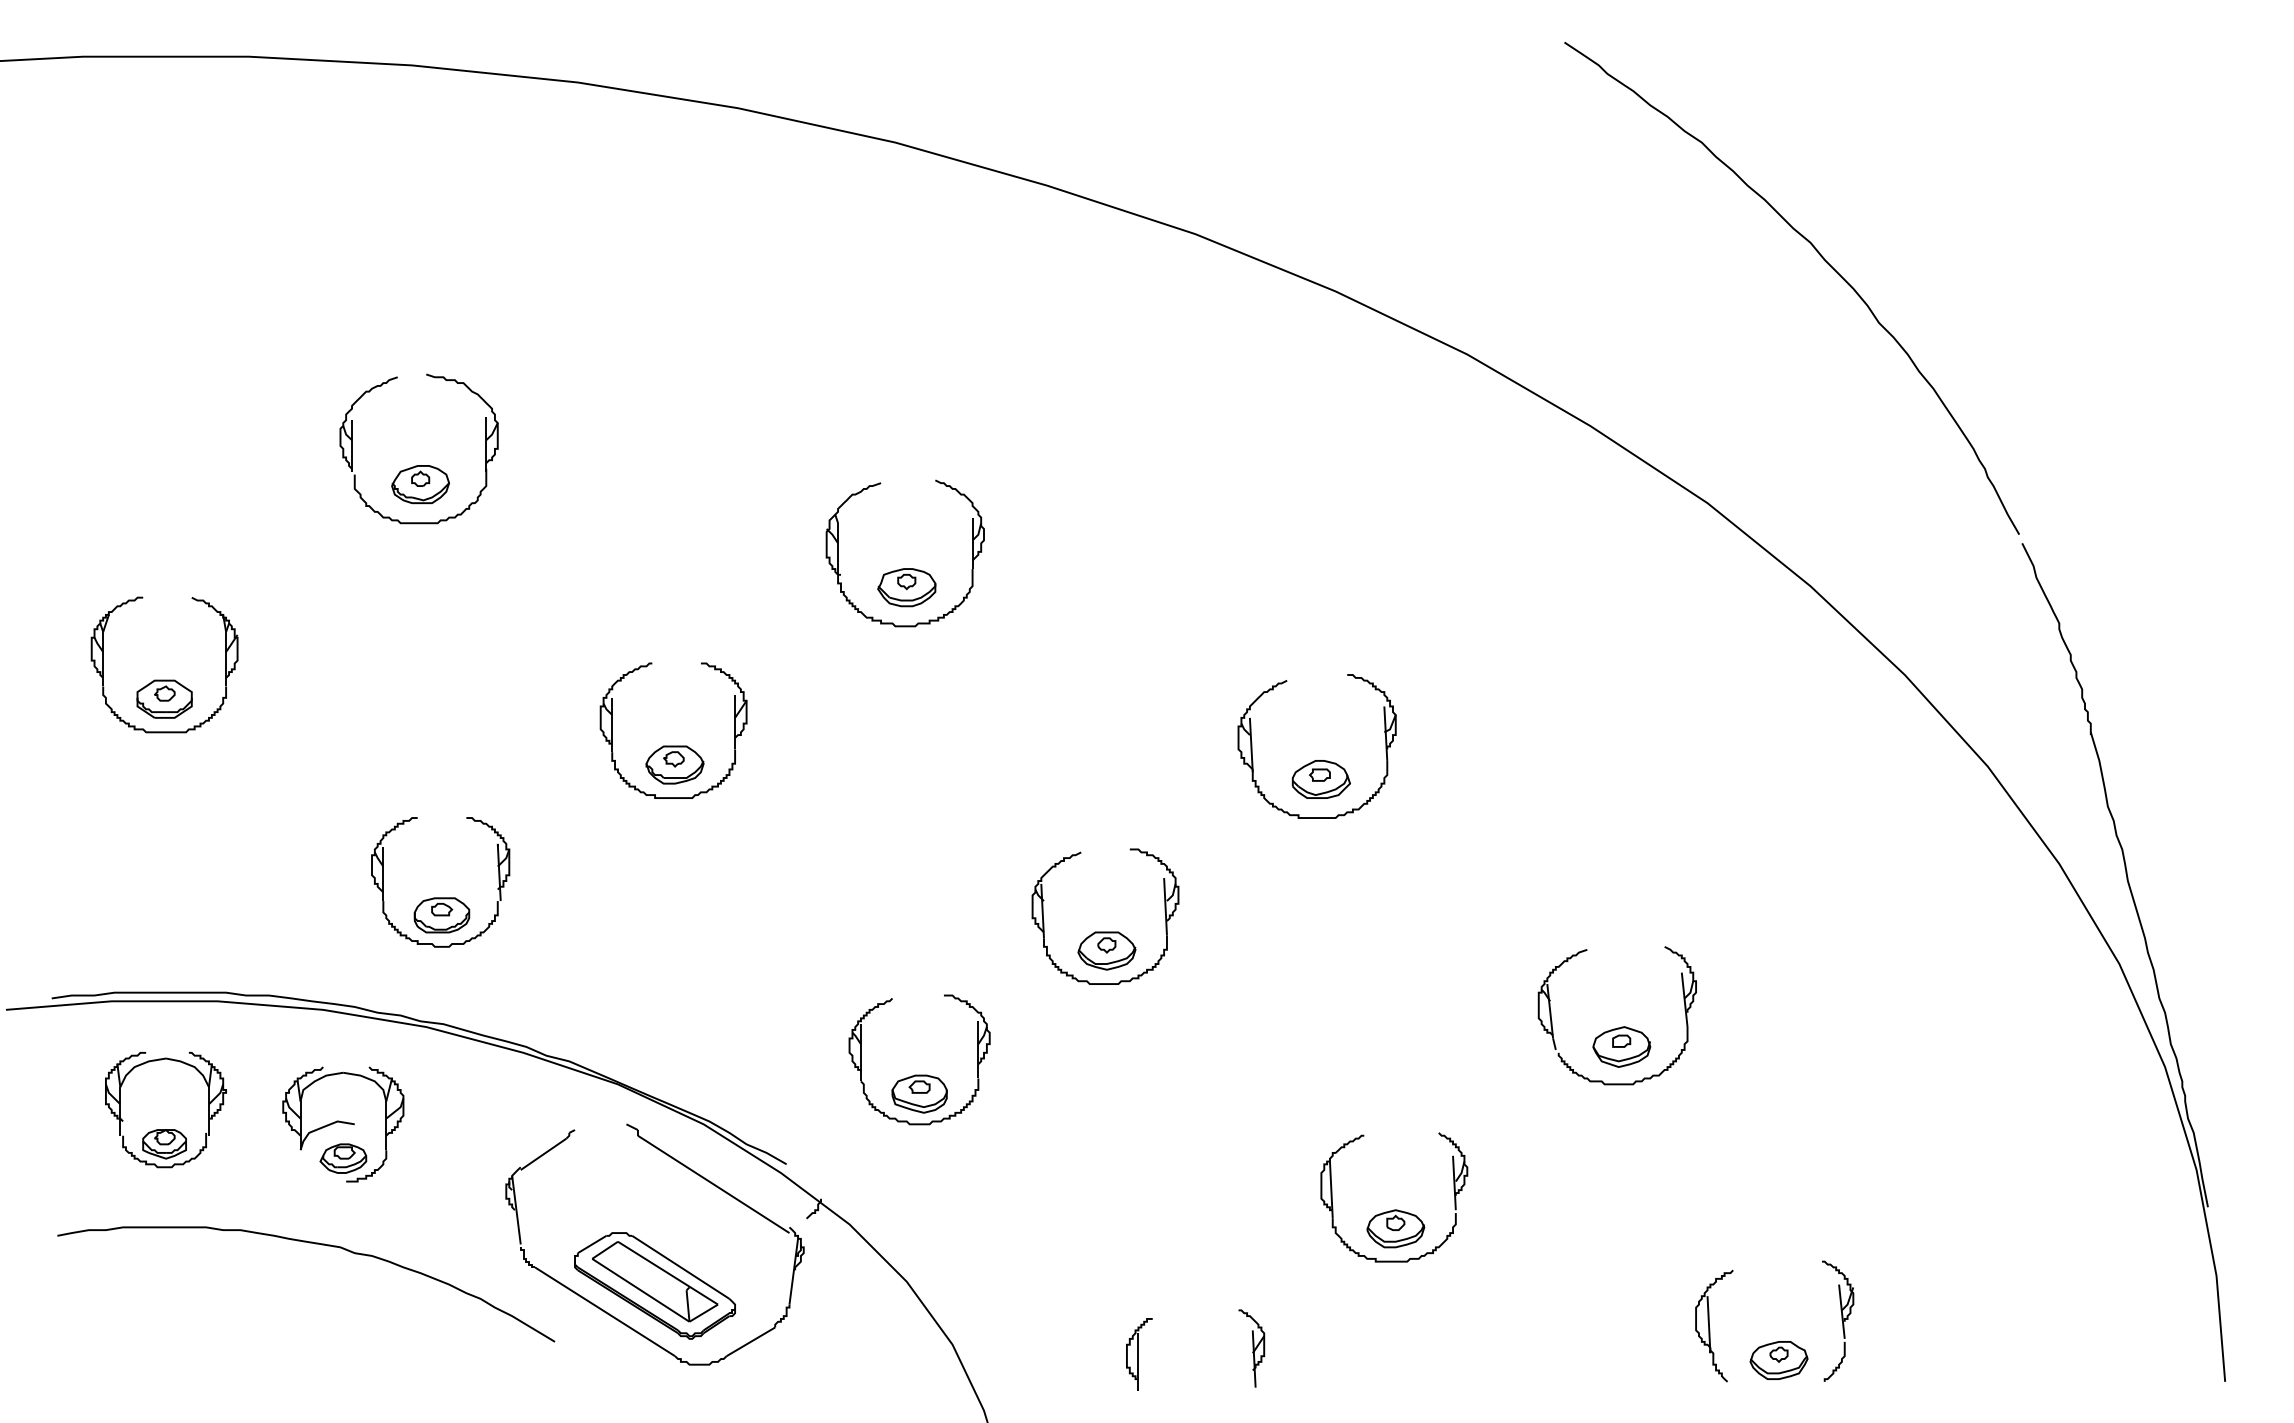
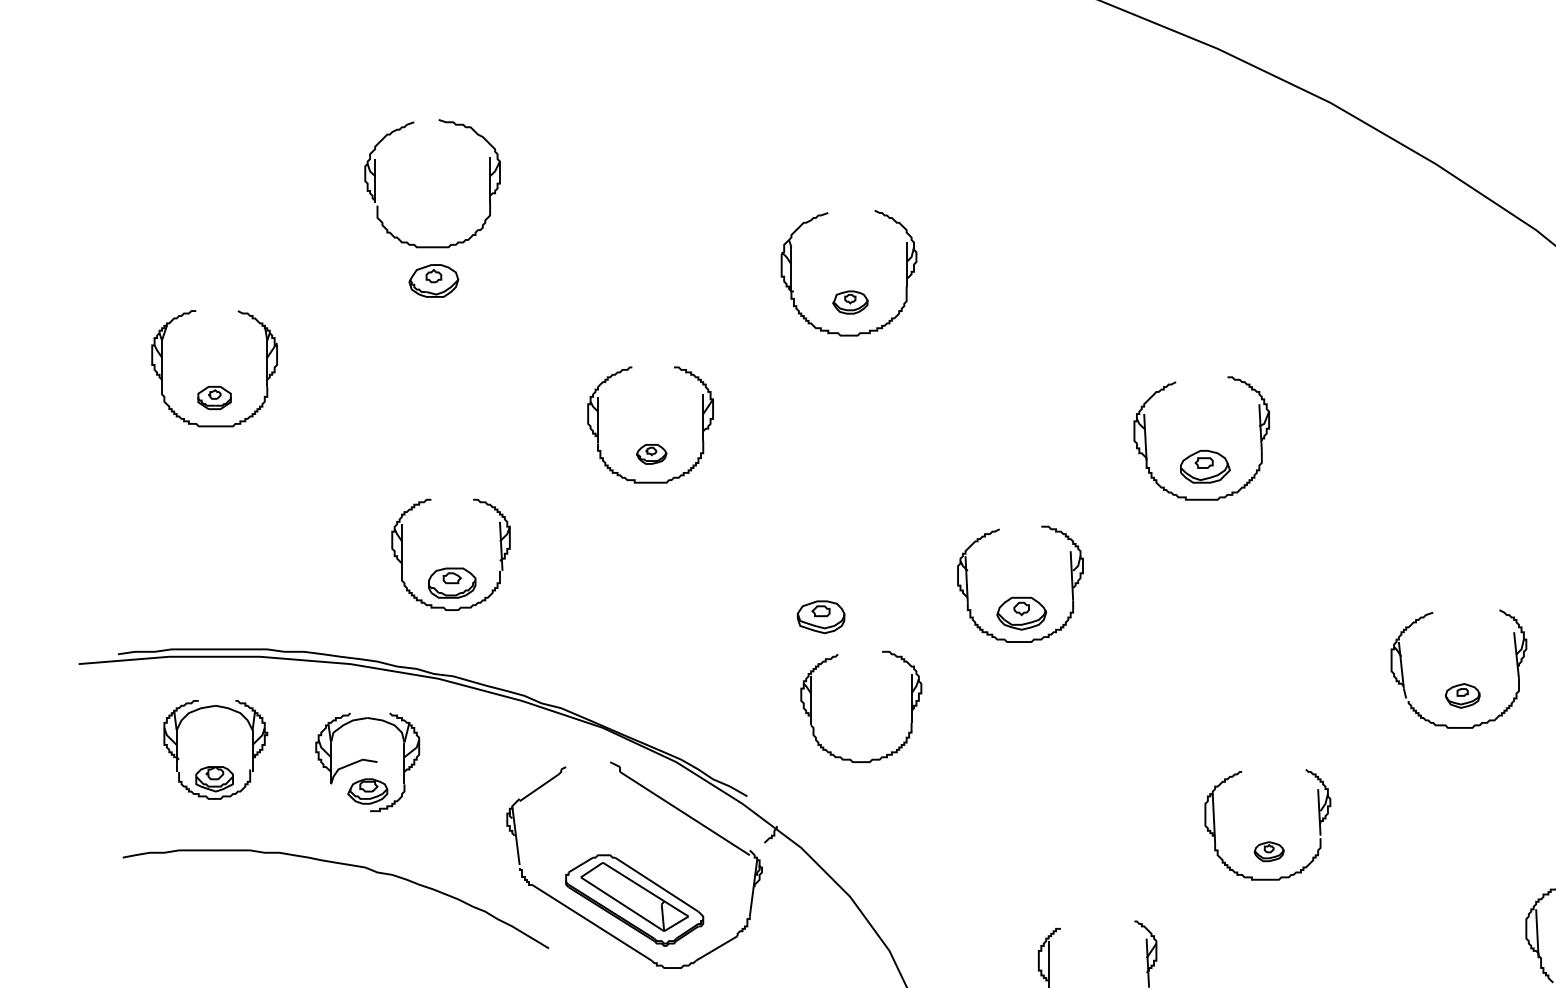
part: (420, 484) -> (433, 280), moved
part: (906, 587) -> (850, 302), size x0.7
part: (164, 698) -> (214, 397), size x0.7
part: (674, 764) -> (651, 453), size x0.6
part: (1621, 1046) -> (1462, 695), size x0.7
part: (919, 1093) -> (820, 616), moved
part: (1395, 1228) -> (1268, 851), size x0.6

